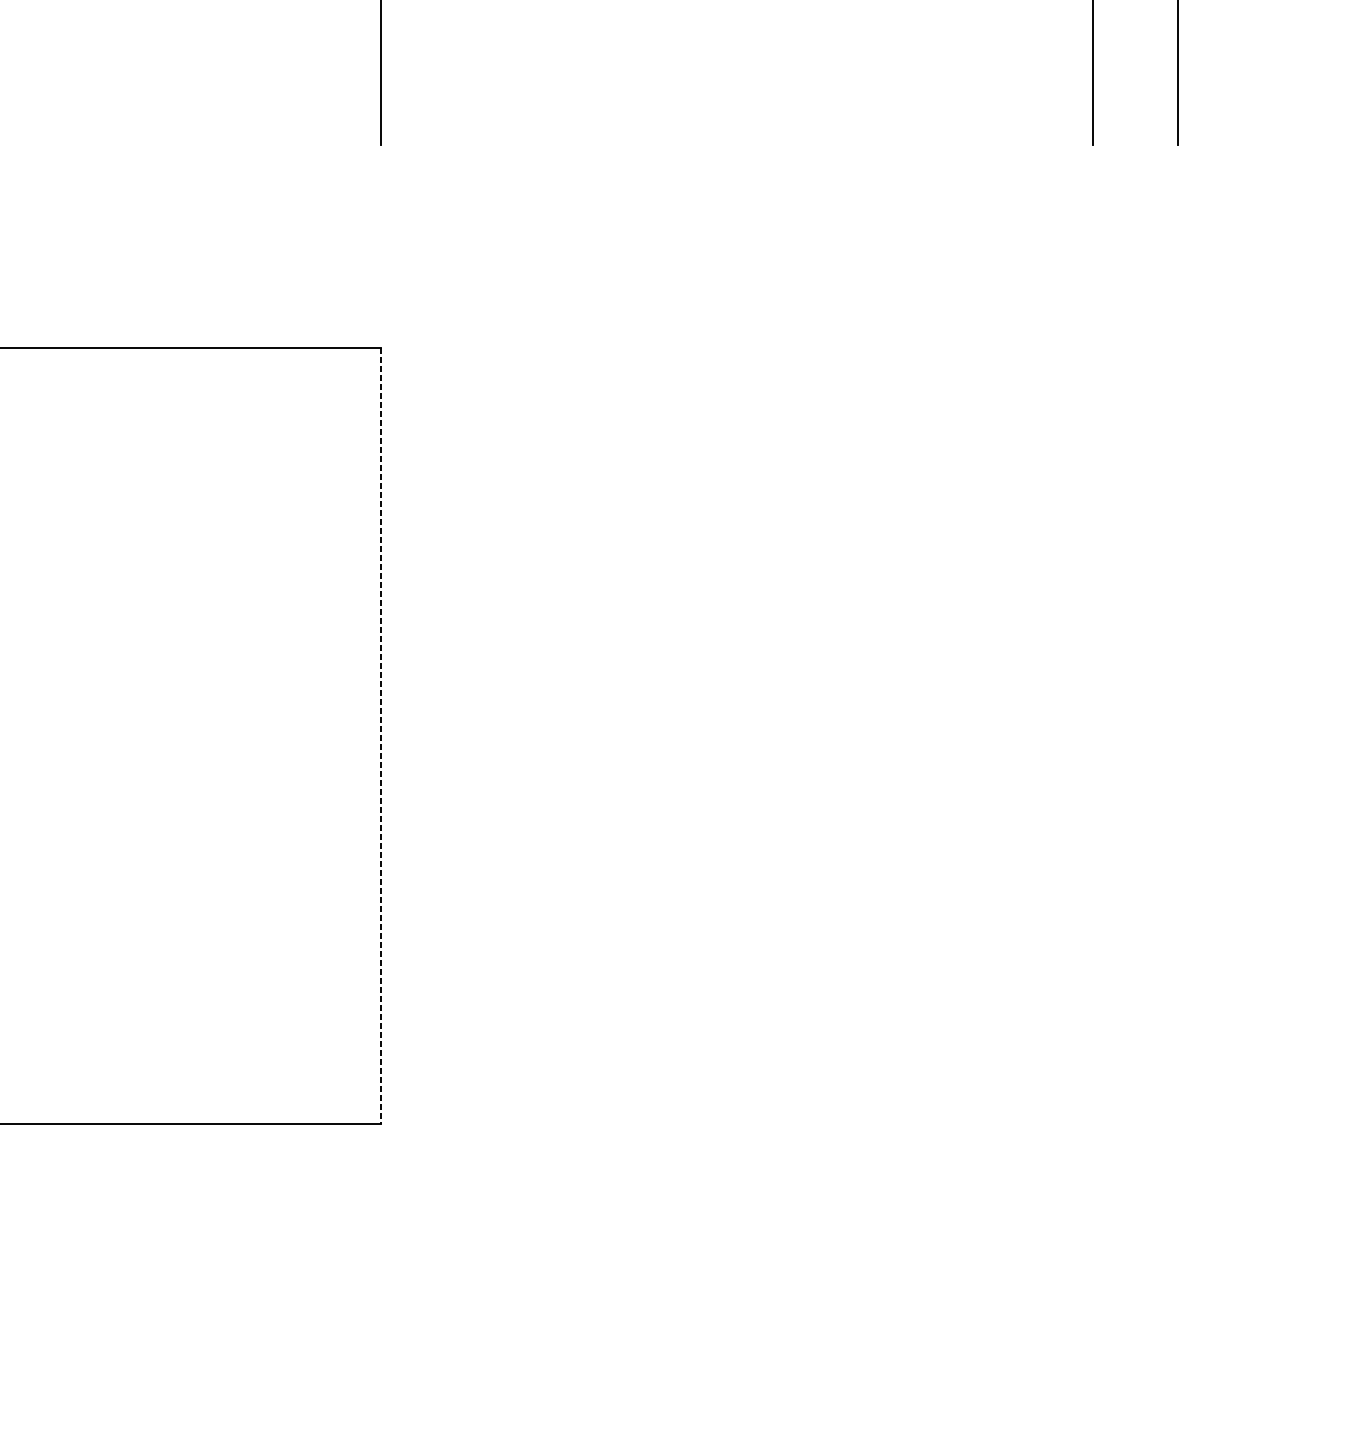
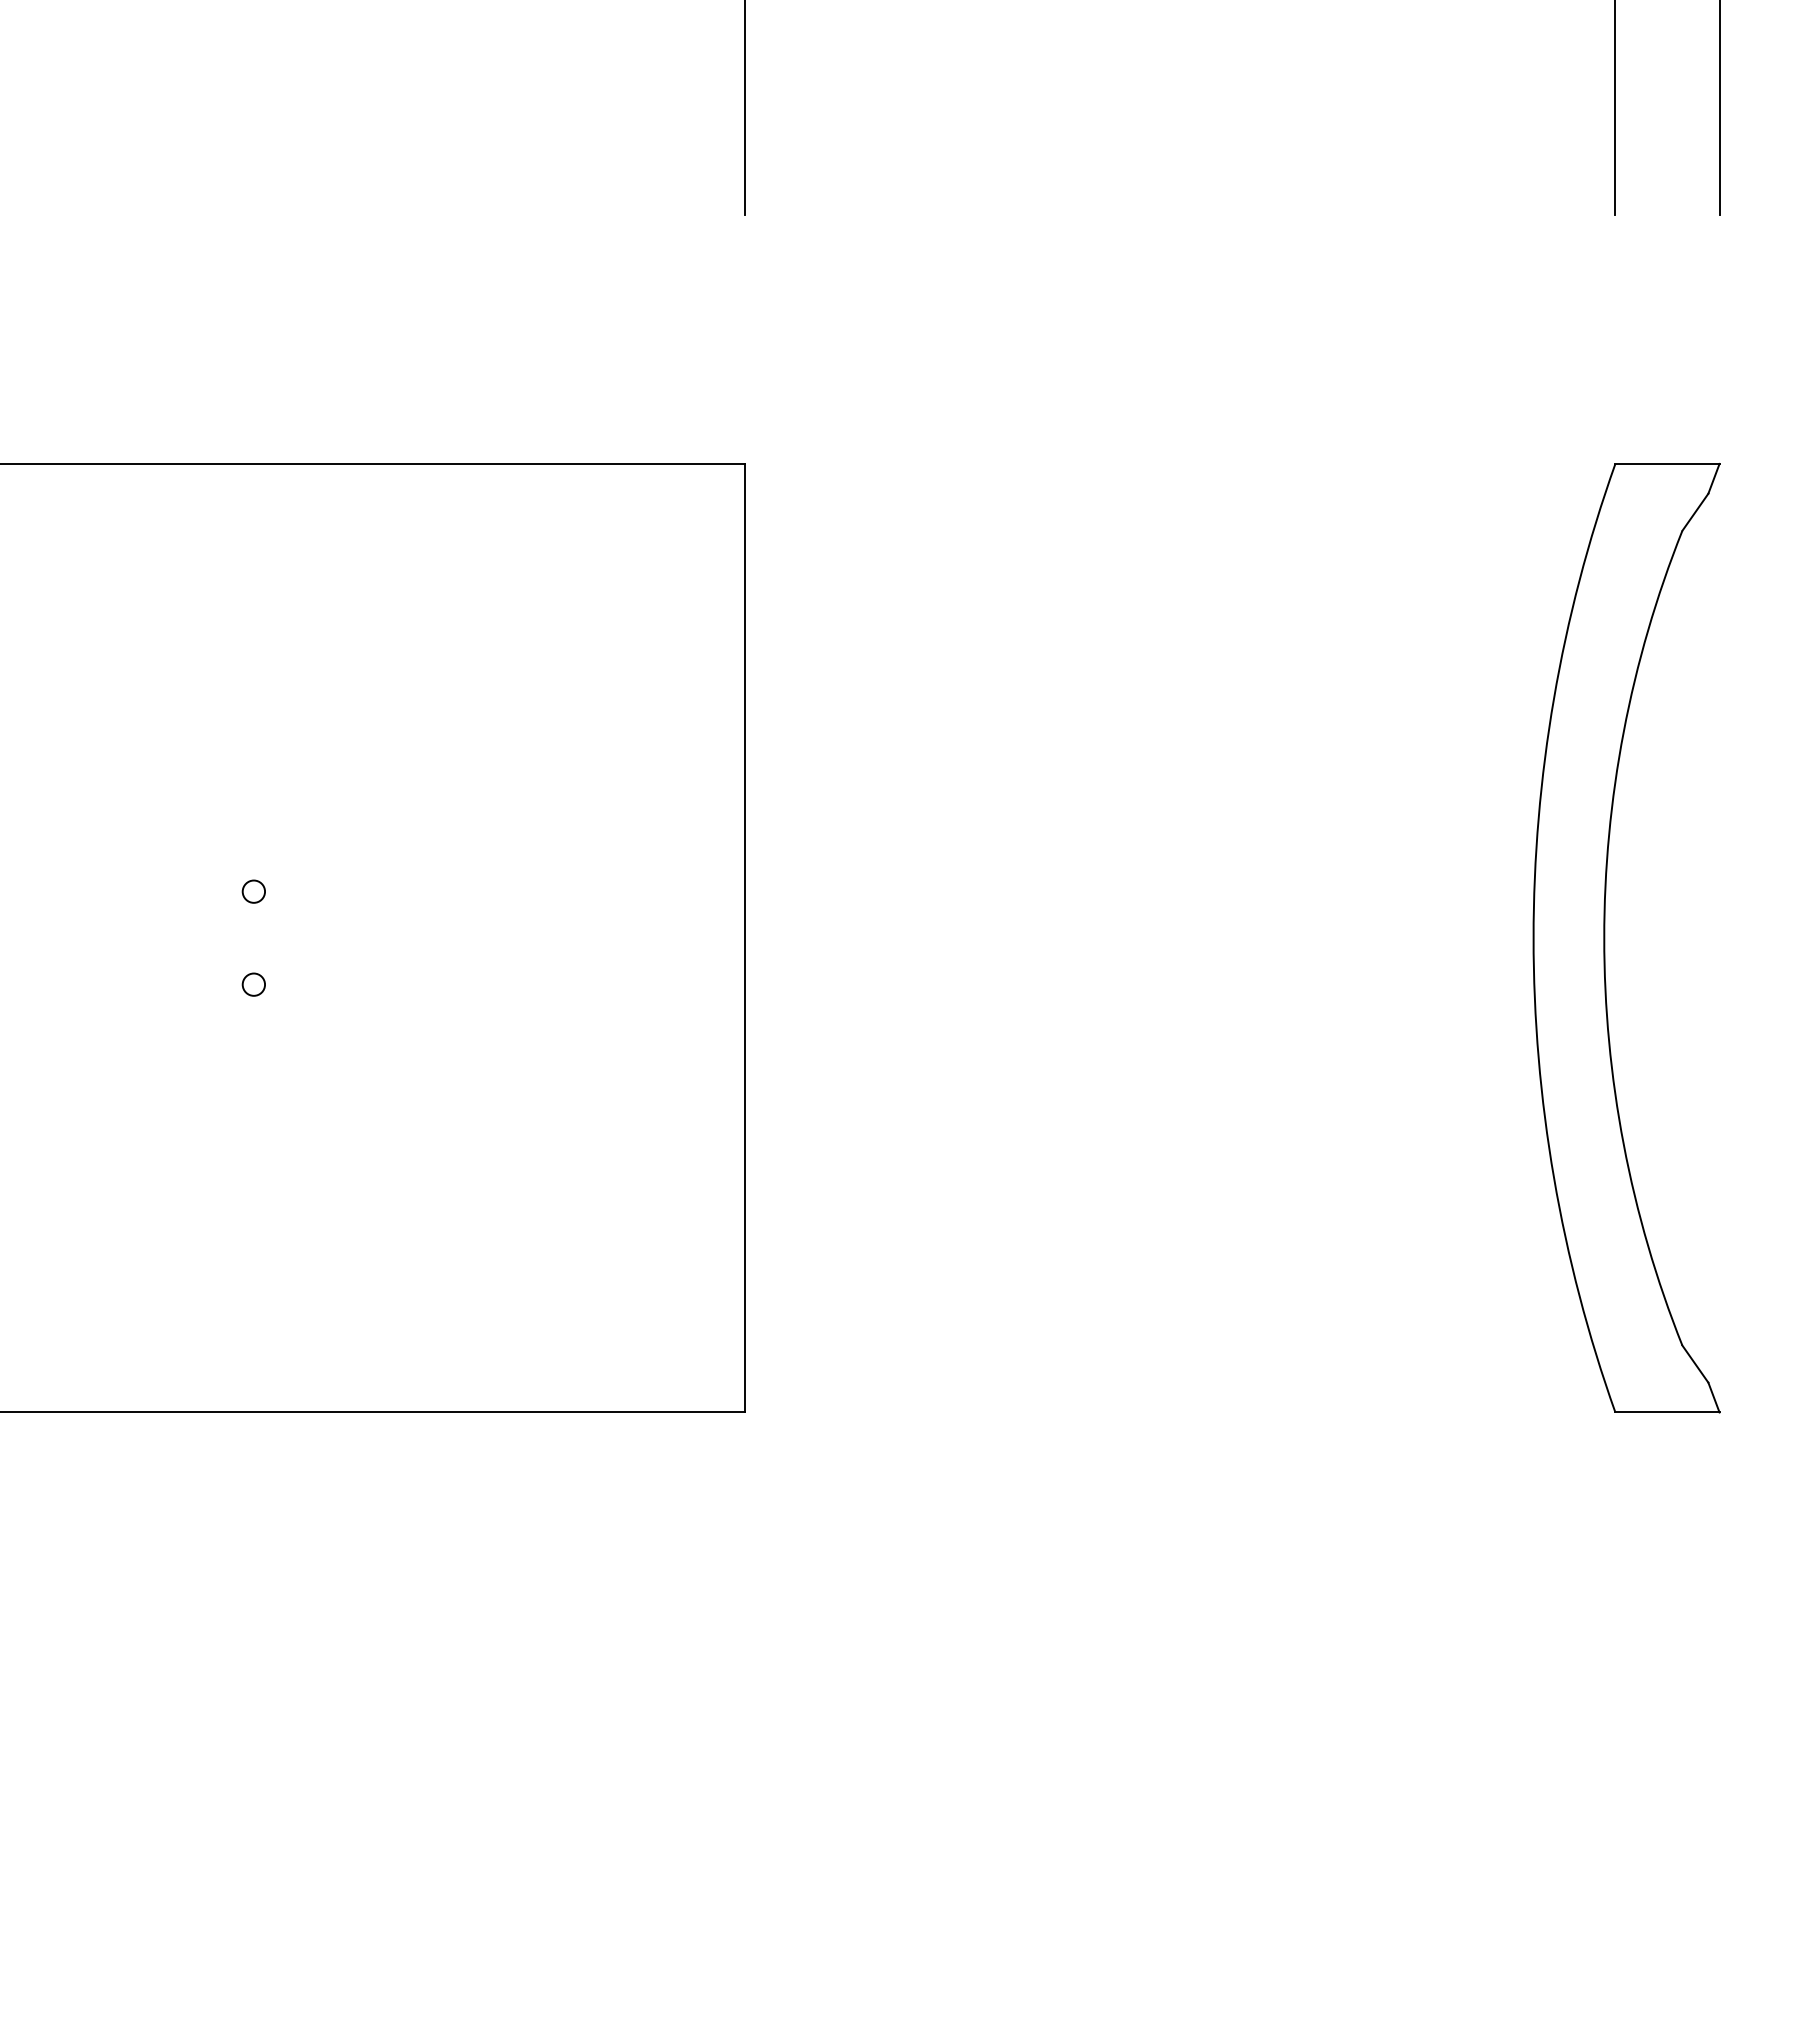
part: (1084, 735) -> (1605, 937), added
line: (380, 736) -> (744, 938), dashed -> solid

